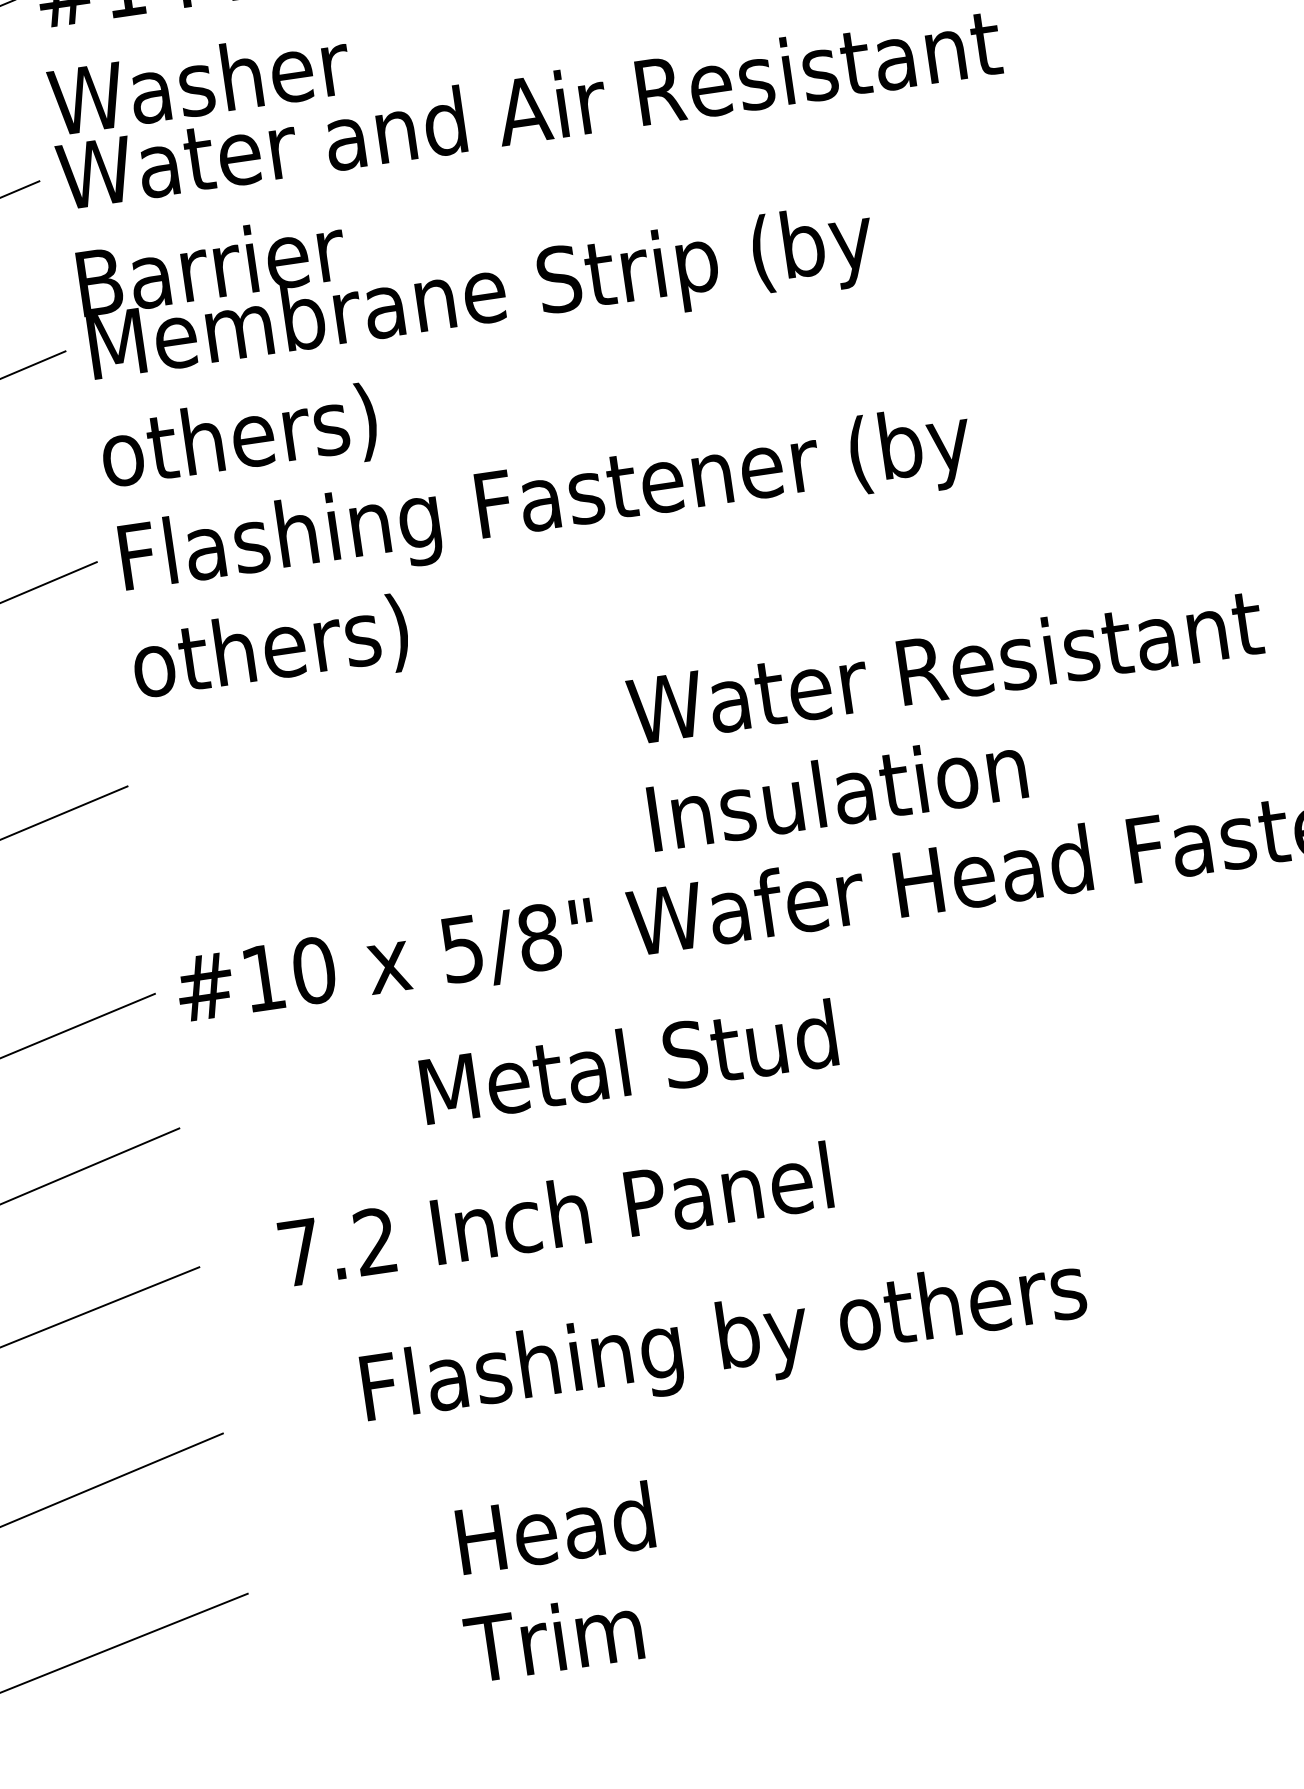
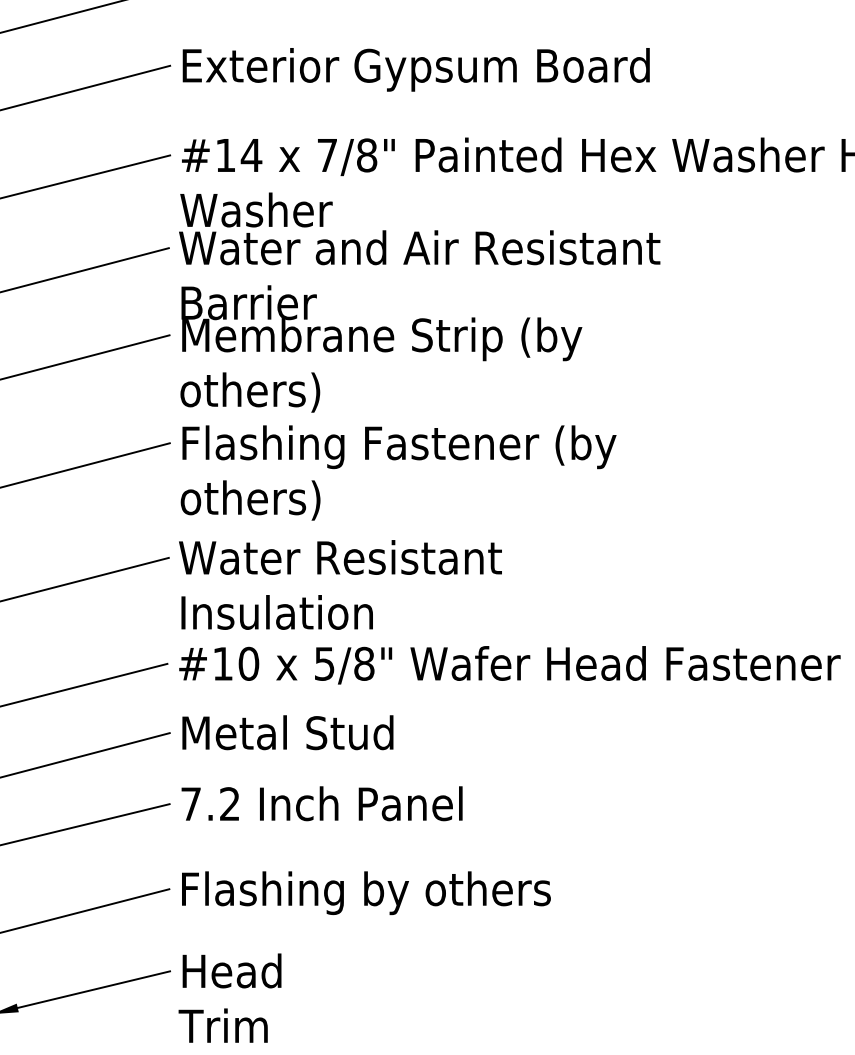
text: (952, 719) -> (340, 584), moved
text: (627, 1061) -> (287, 732), moved
text: (554, 1214) -> (321, 803), moved
text: (725, 1344) -> (366, 893), moved
text: (557, 1580) -> (229, 997), moved

